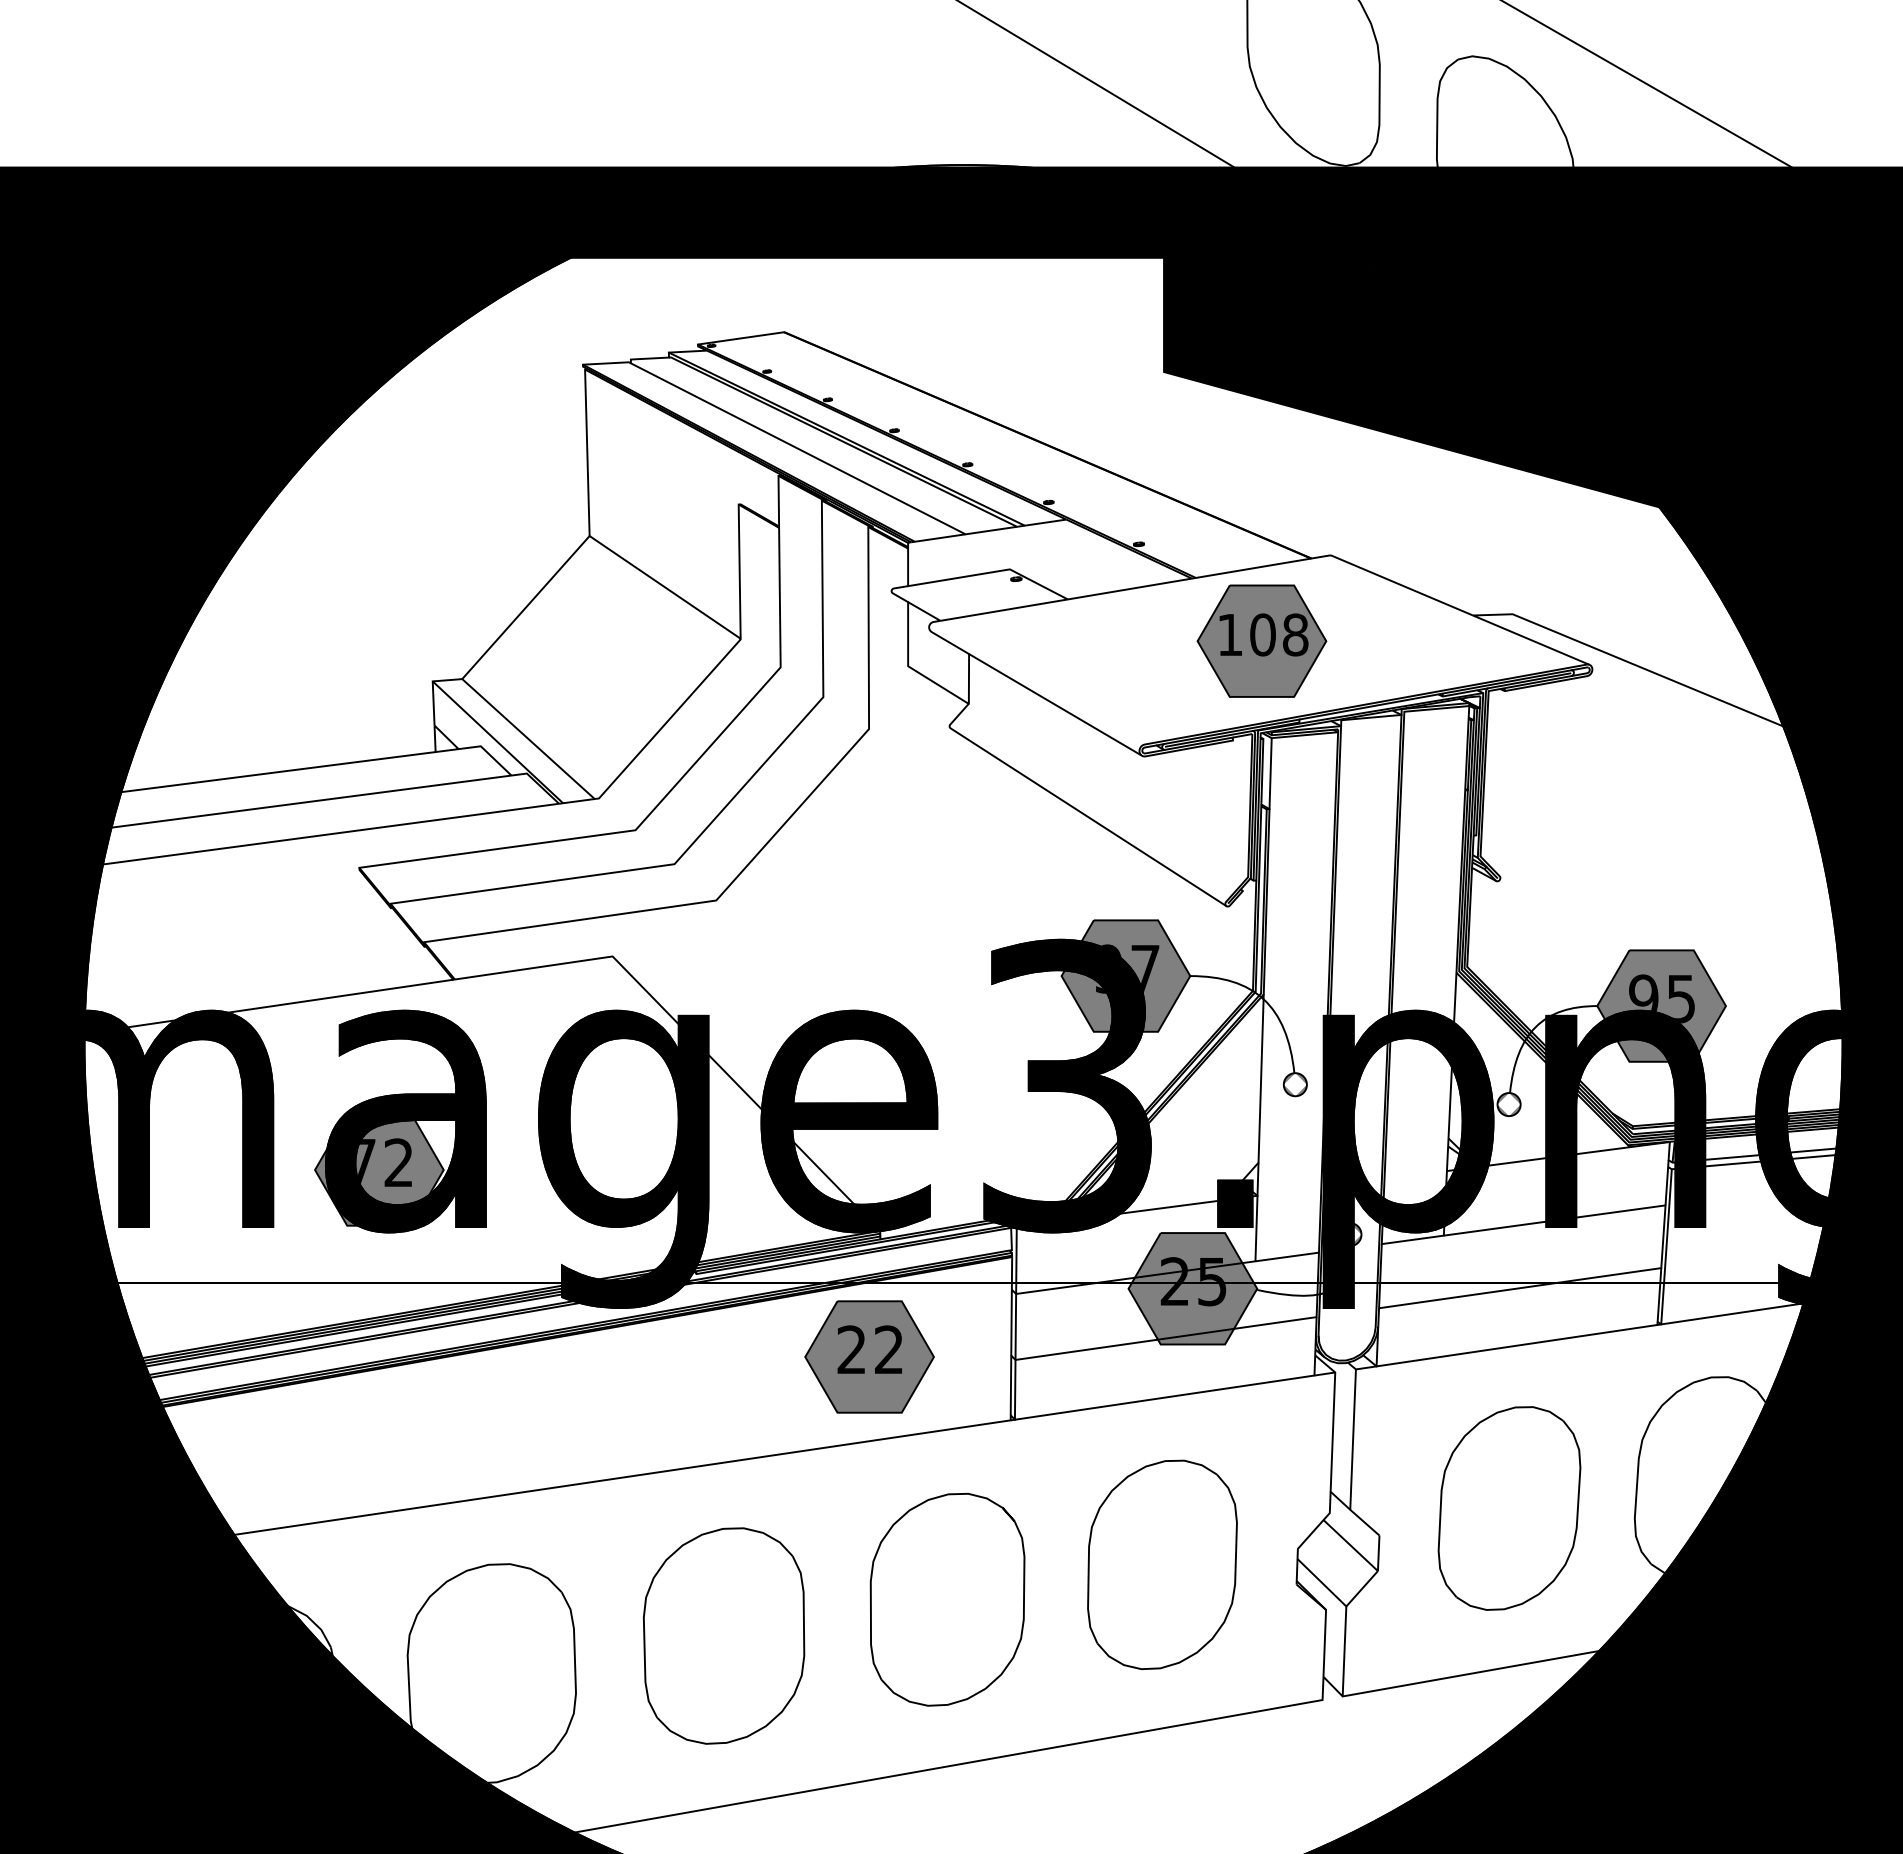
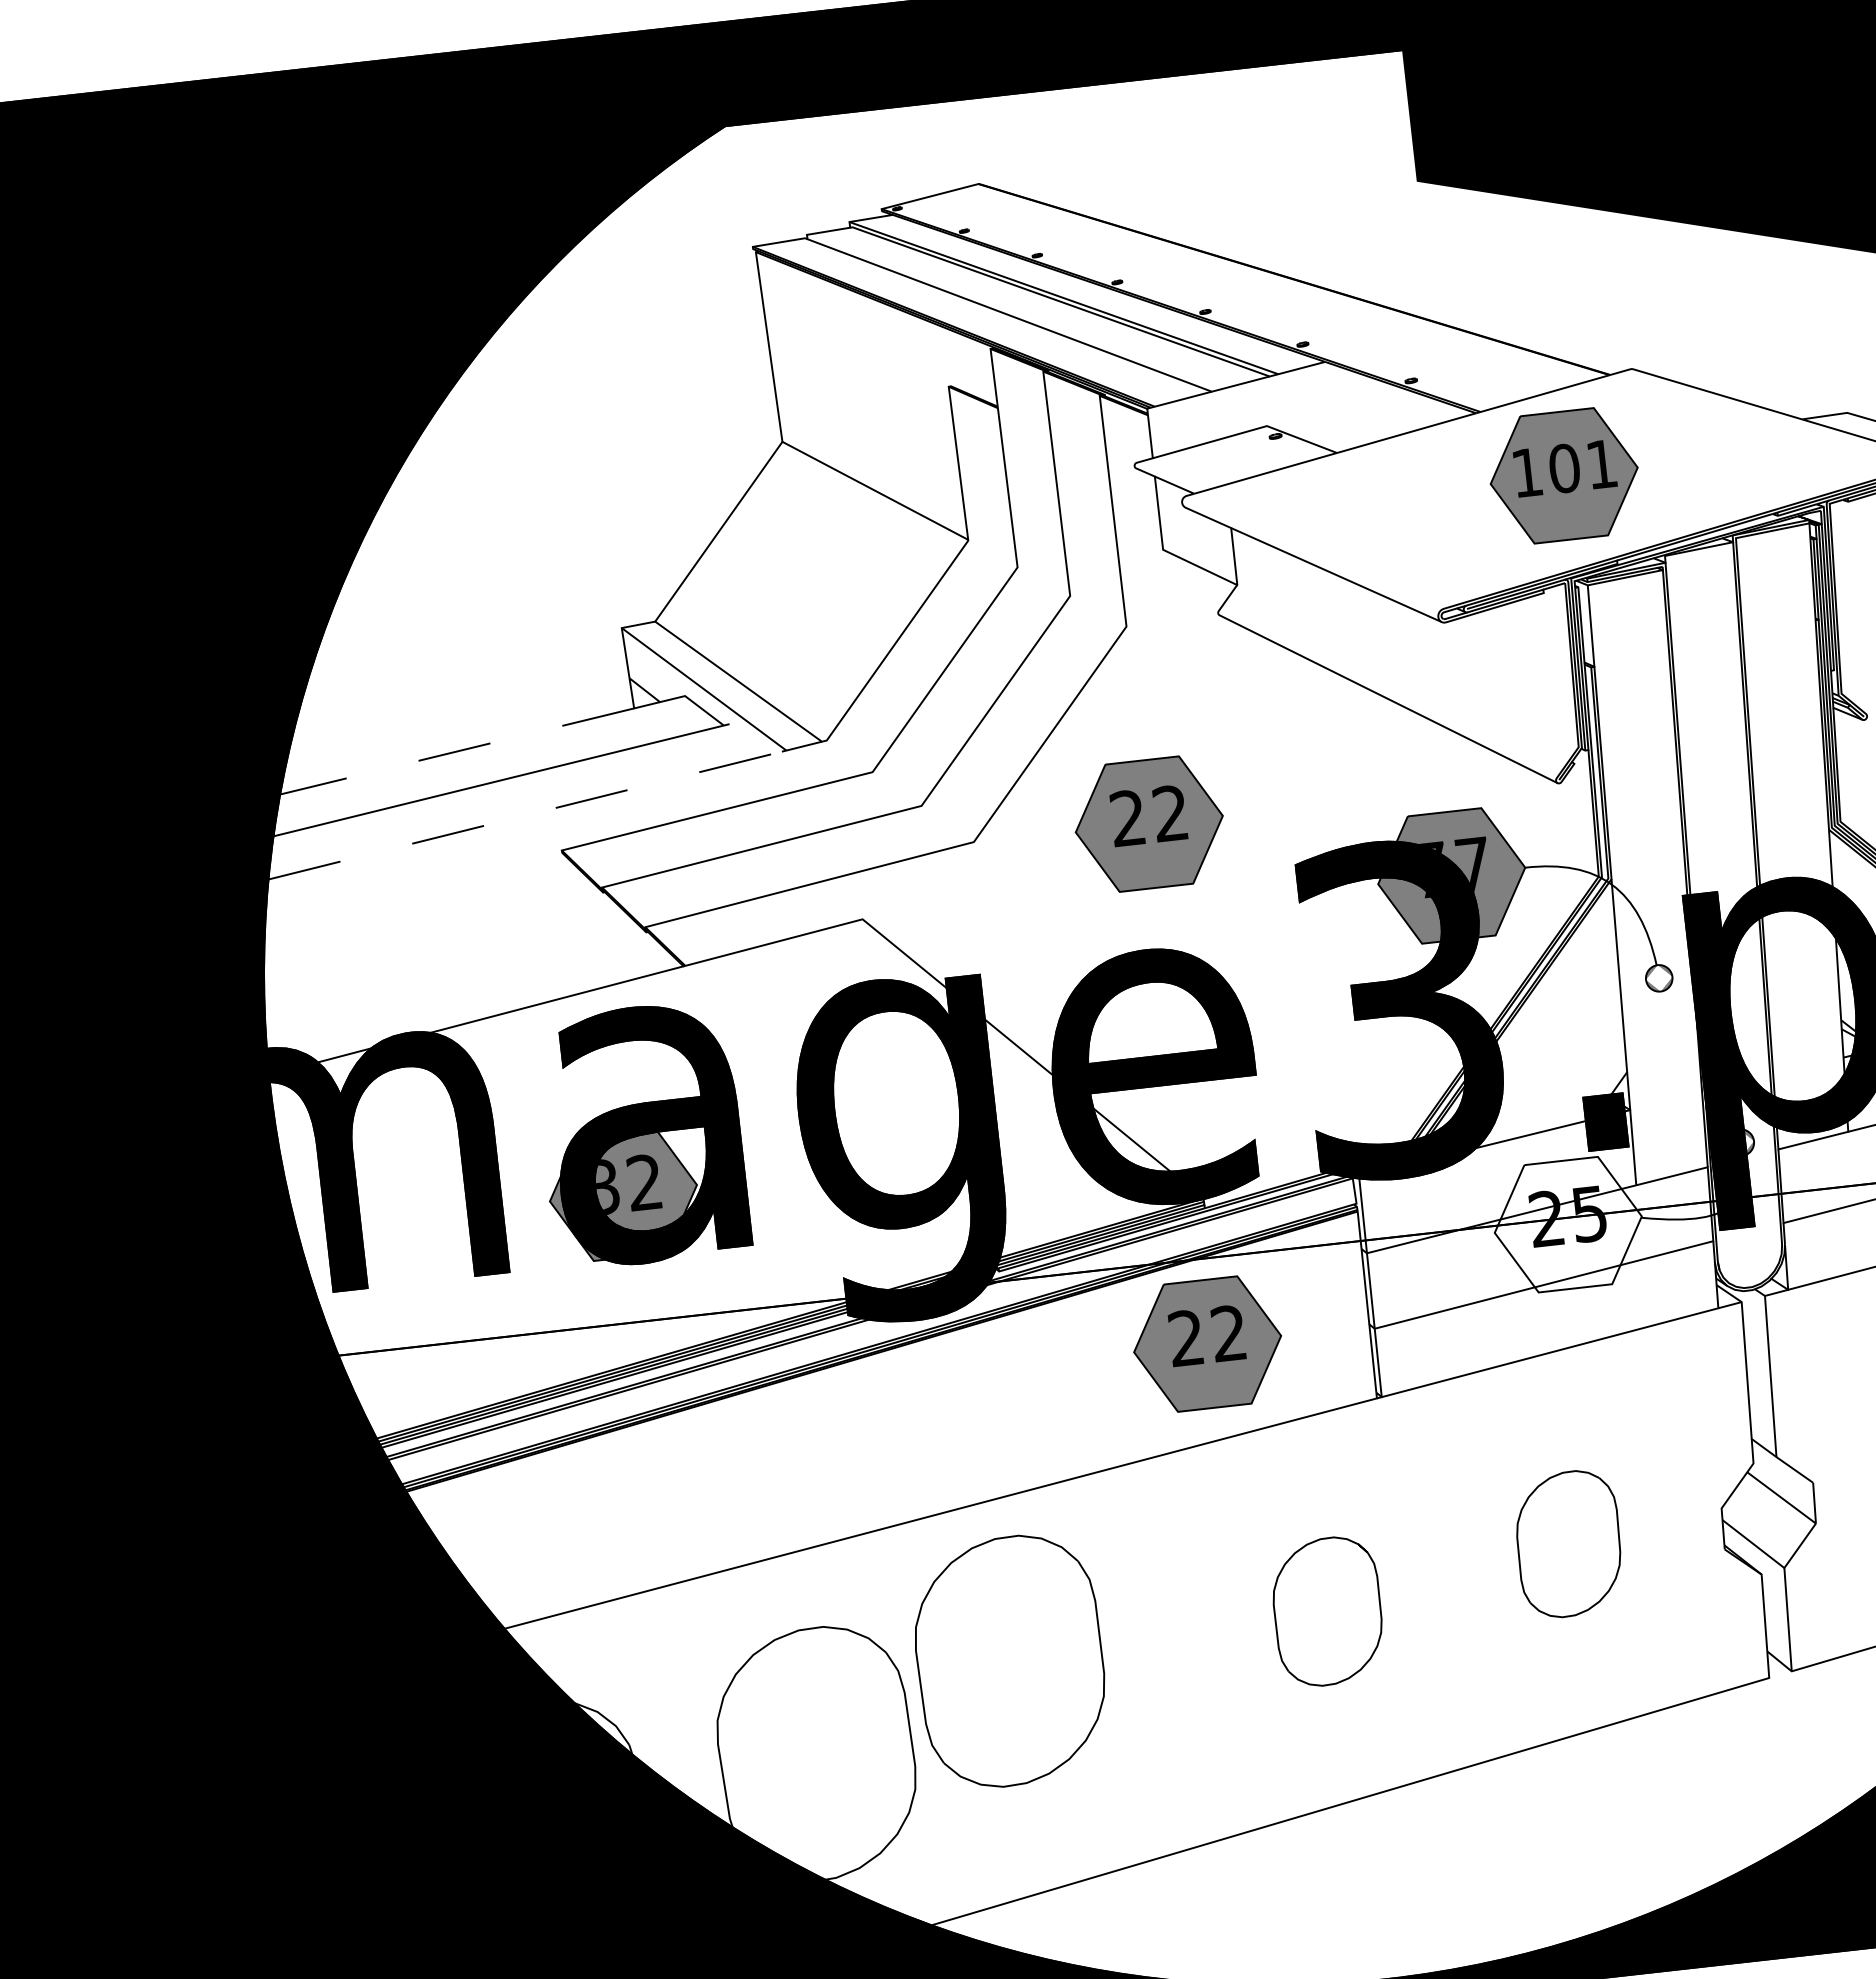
text: (1295, 634) -> (1601, 463), 108 -> 101
line: (278, 772) -> (457, 751), solid -> dashed
line: (362, 829) -> (560, 806), solid -> dashed
part: (869, 901) -> (1149, 823), added
text: (1108, 968) -> (1430, 869), 97 -> 77
text: (365, 1162) -> (606, 1186), 72 -> 32
fill: (1192, 1288) -> (1567, 1224), removed
part: (1162, 1564) -> (1568, 1543), size x0.6
part: (947, 1599) -> (1327, 1611), size x0.6
part: (724, 1635) -> (1010, 1660), moved

